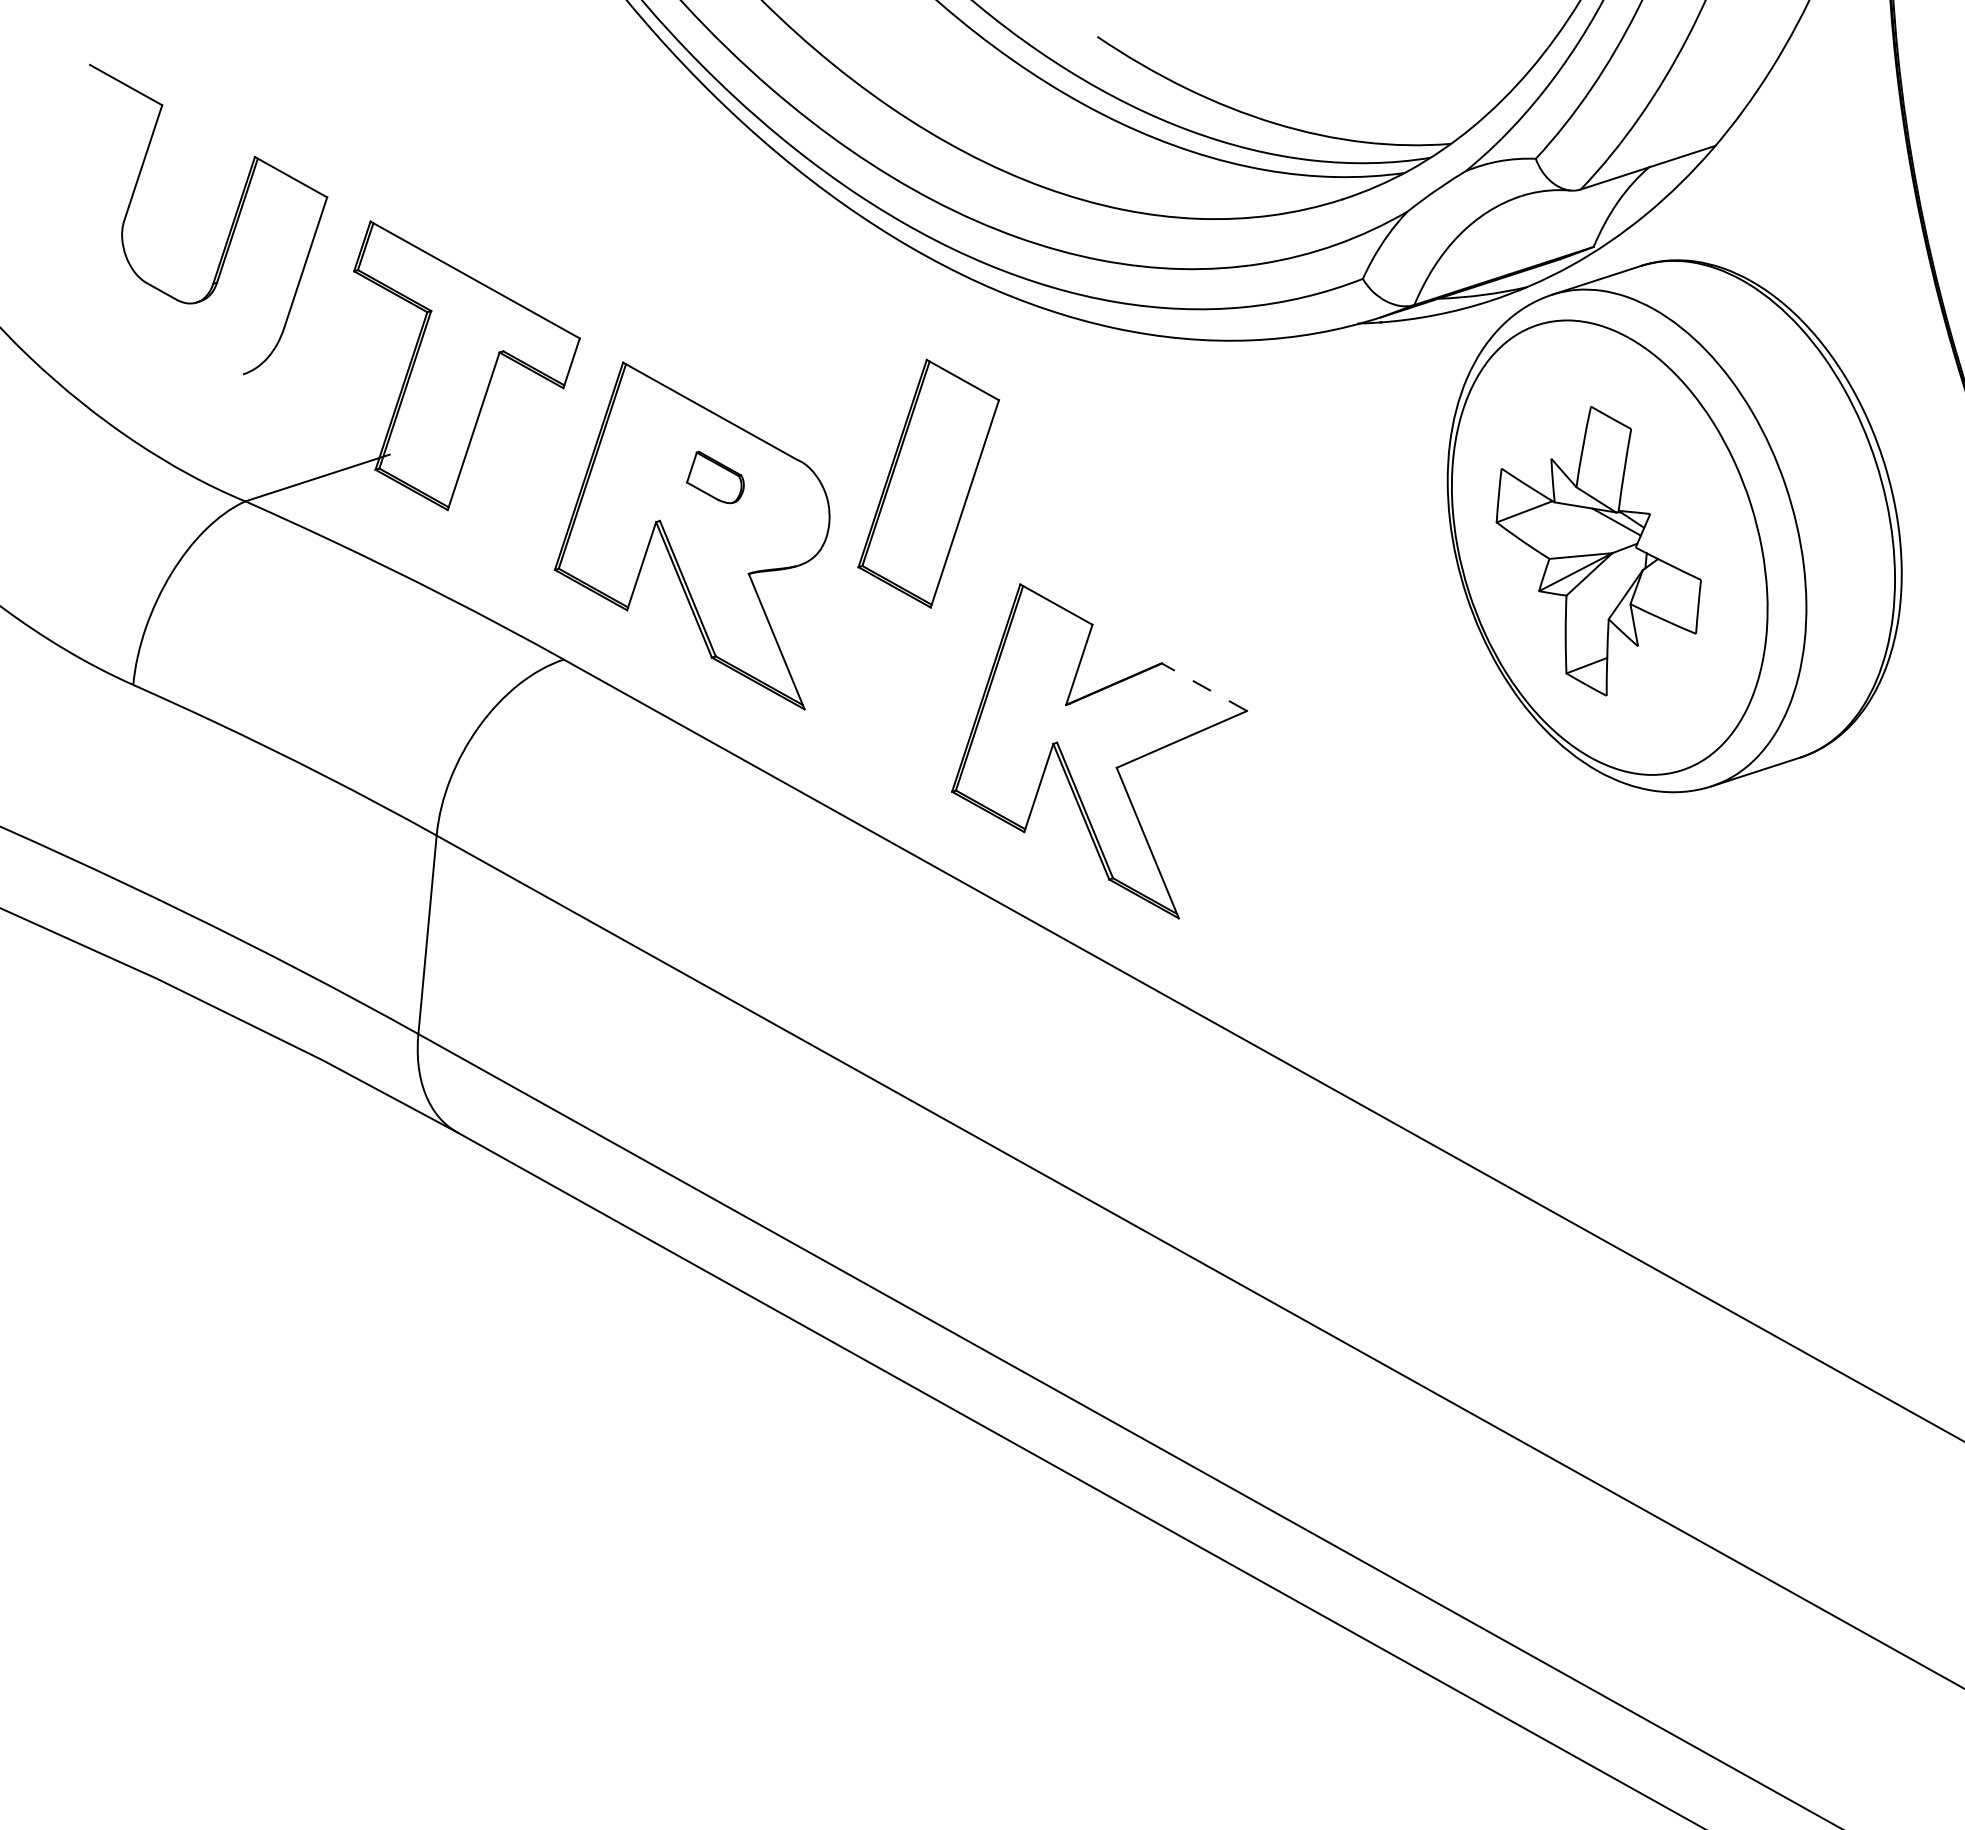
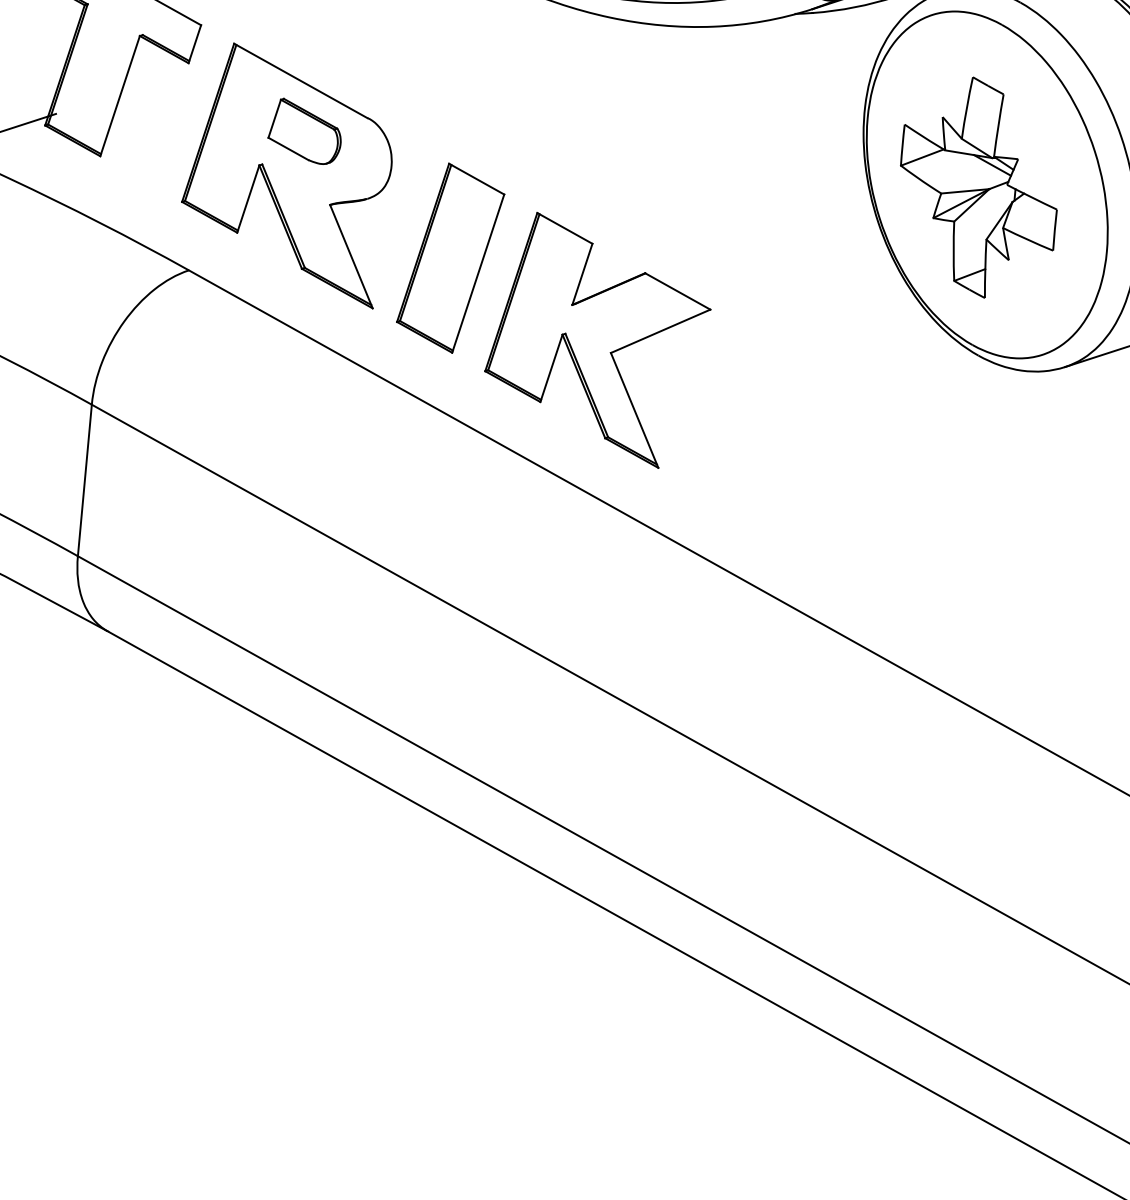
part: (715, 477) -> (304, 131), size x1.67
part: (928, 483) -> (450, 258), moved
line: (1204, 687) -> (677, 291), dashed -> solid

